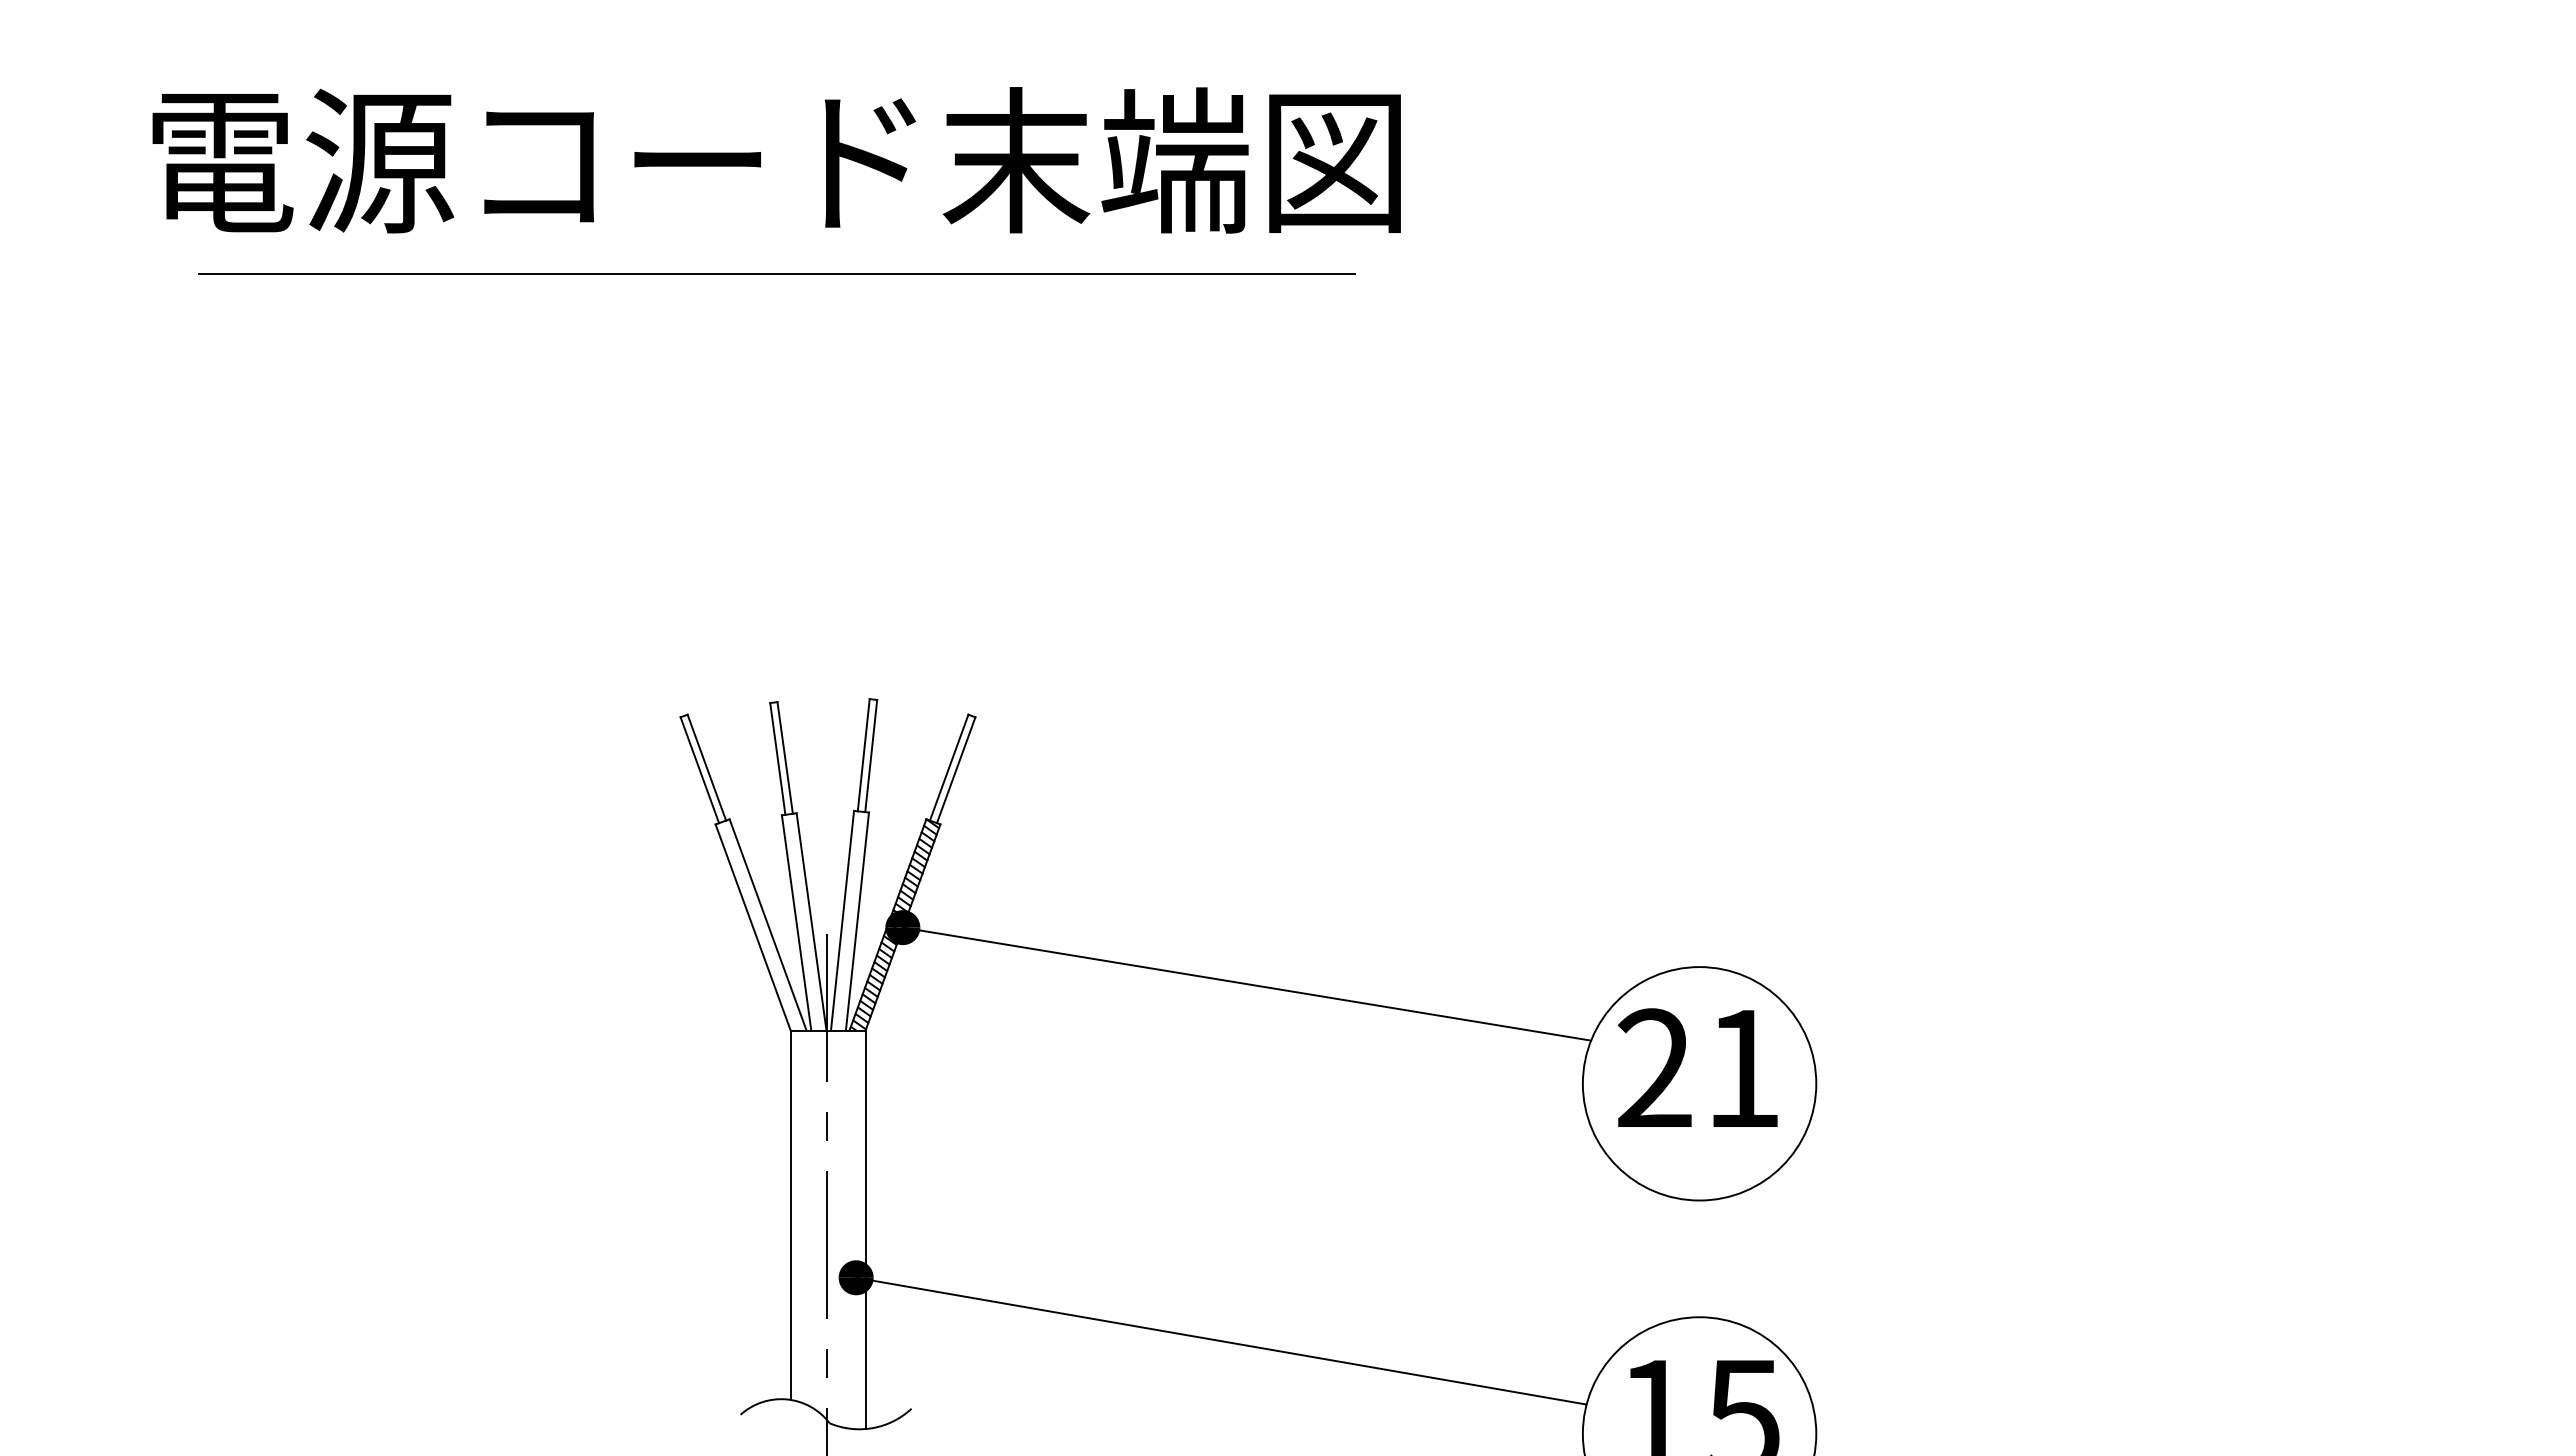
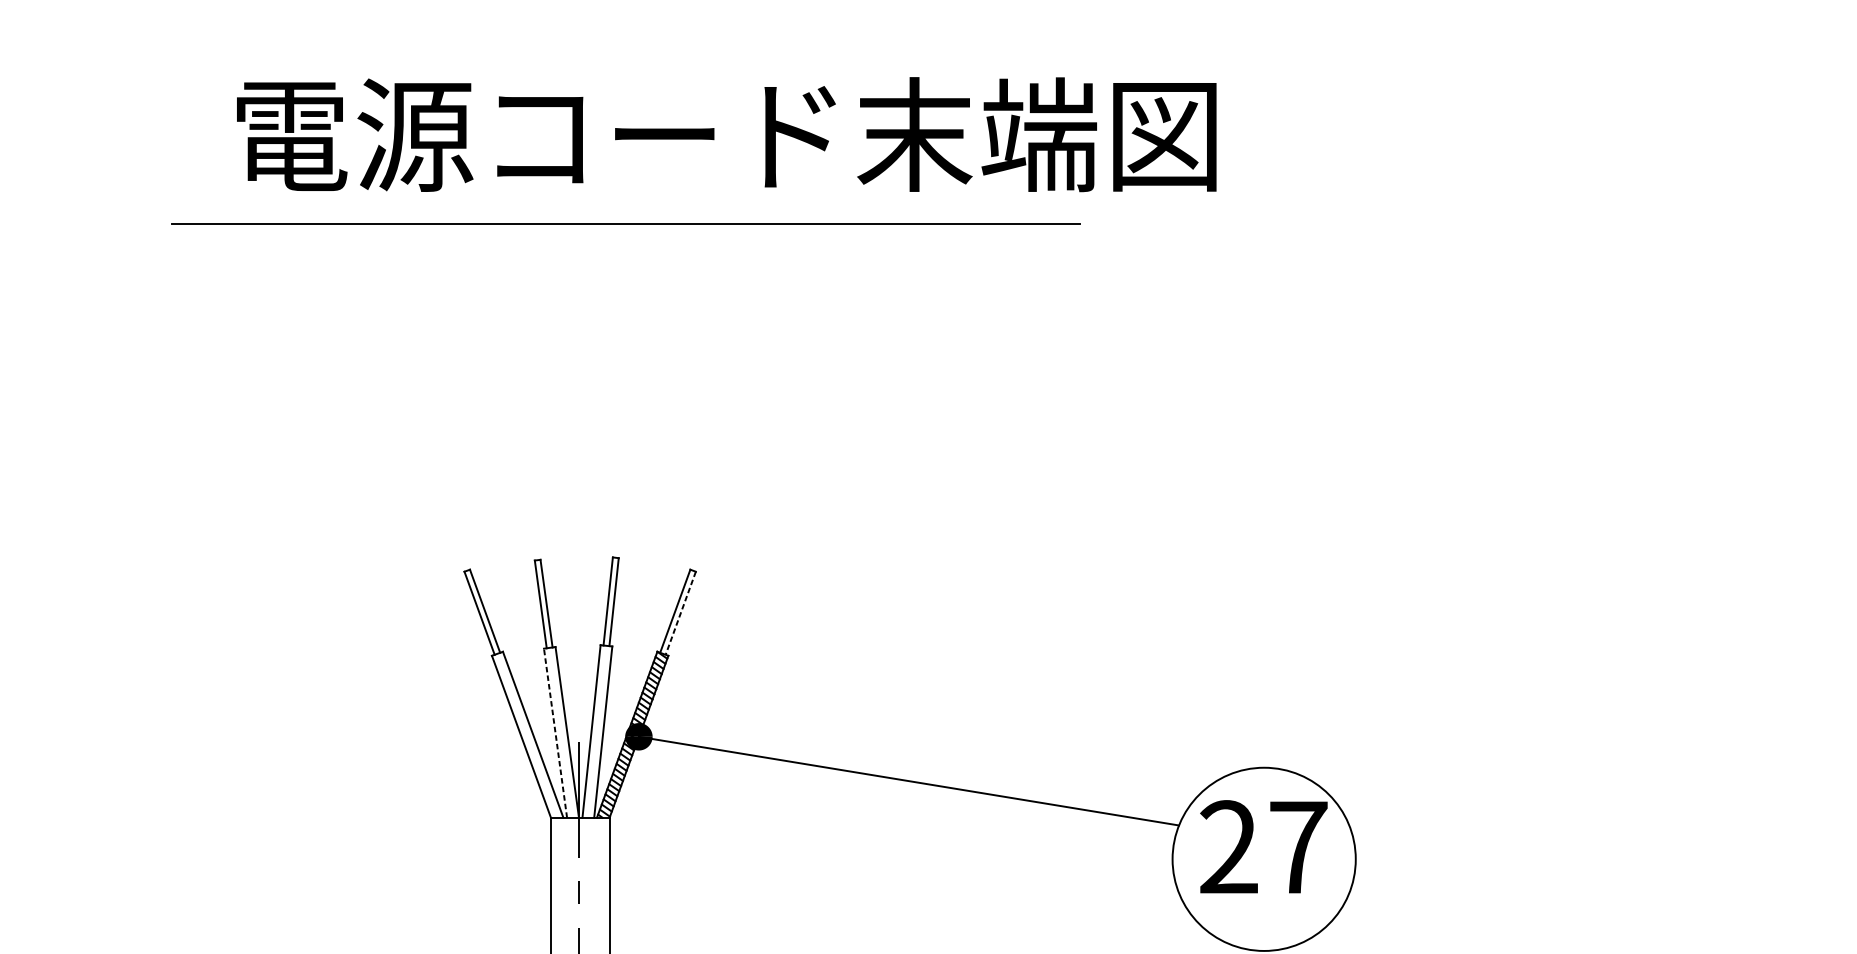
text: (776, 160) -> (726, 134), moved
line: (776, 273) -> (625, 223), moved
line: (956, 770) -> (681, 613), solid -> dashed
line: (796, 923) -> (555, 733), solid -> dashed
text: (1743, 1068) -> (1298, 847), 21 -> 27

